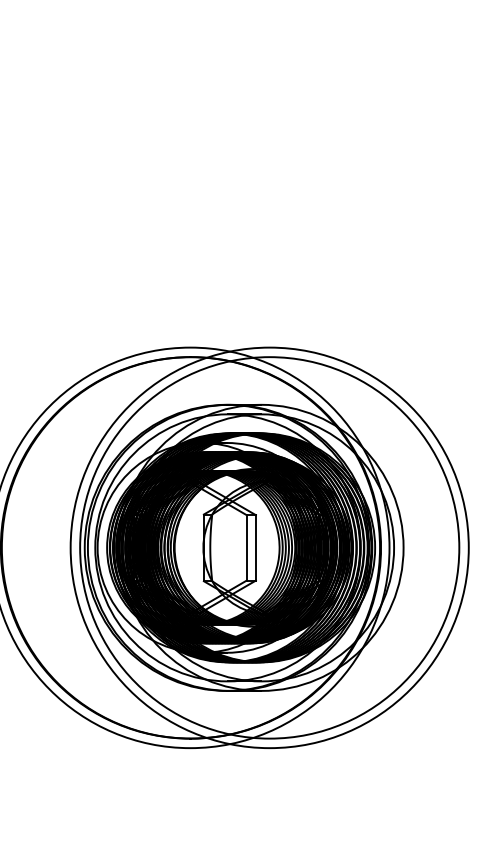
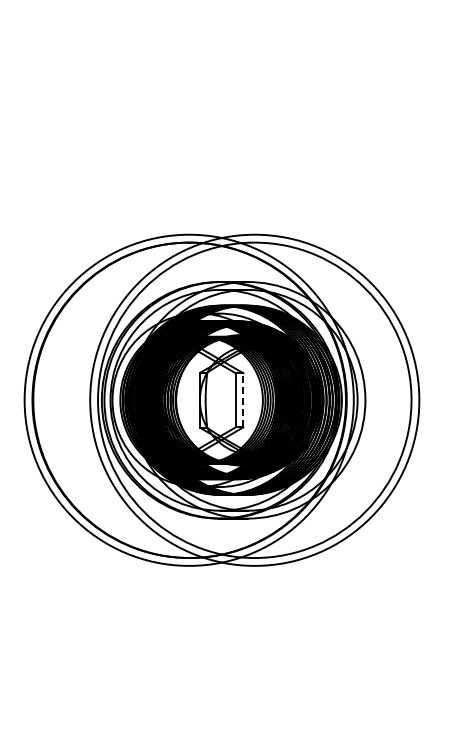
line: (256, 546) -> (243, 399), solid -> dashed

